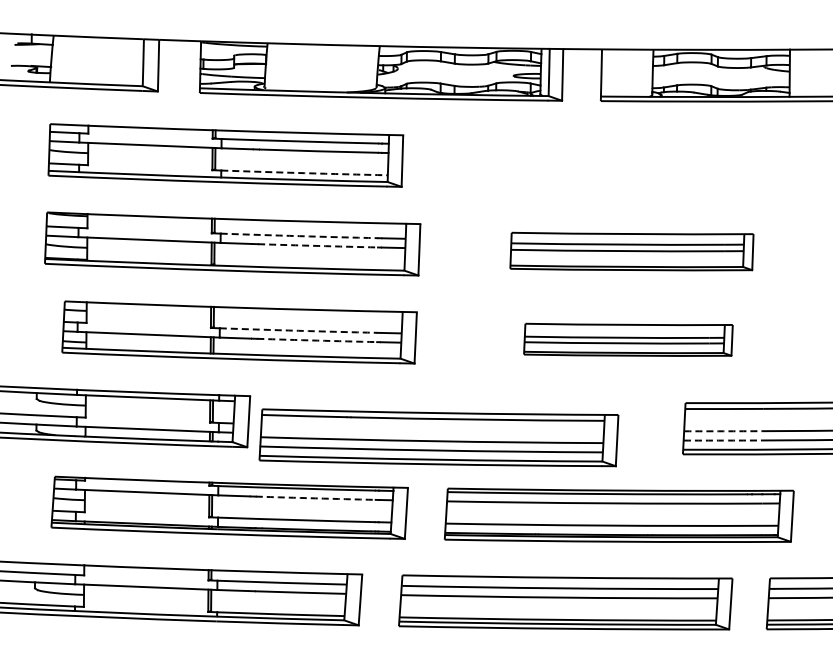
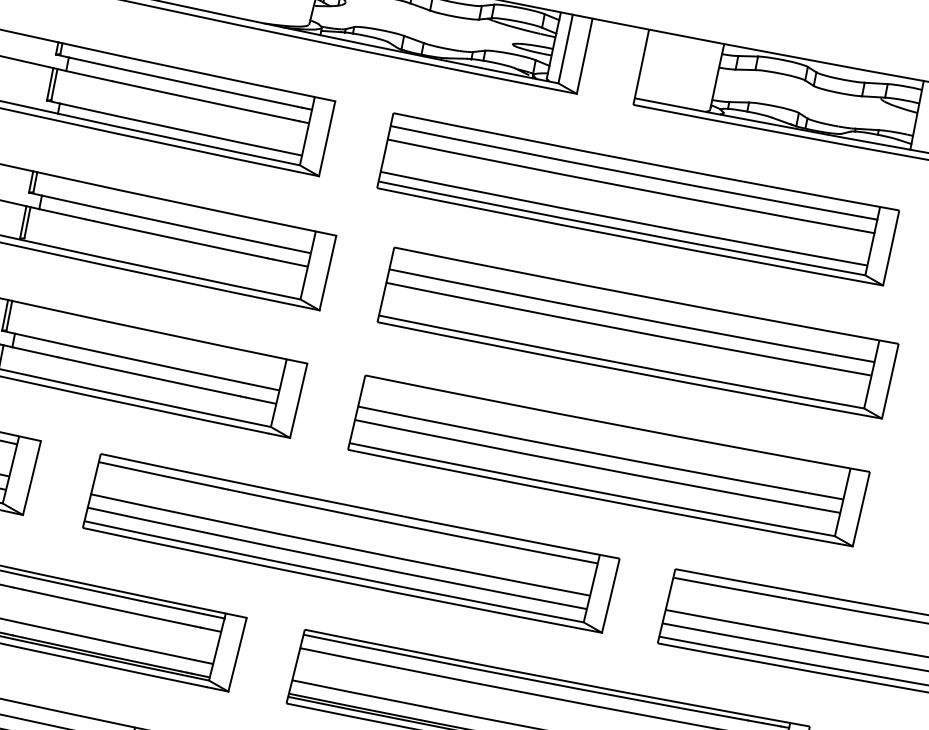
part: (615, 162) -> (638, 198), added
arc: (304, 173) -> (180, 130), dashed -> solid
arc: (299, 236) -> (156, 221), dashed -> solid
arc: (318, 245) -> (181, 239), dashed -> solid
part: (631, 251) -> (637, 332), size x1.43
arc: (298, 330) -> (129, 358), dashed -> solid
part: (628, 339) -> (609, 460), size x1.67
arc: (317, 340) -> (154, 377), dashed -> solid
arc: (723, 431) -> (723, 620), dashed -> solid
part: (438, 437) -> (350, 542), moved
arc: (723, 440) -> (720, 634), dashed -> solid
arc: (315, 498) -> (108, 608), dashed -> solid

